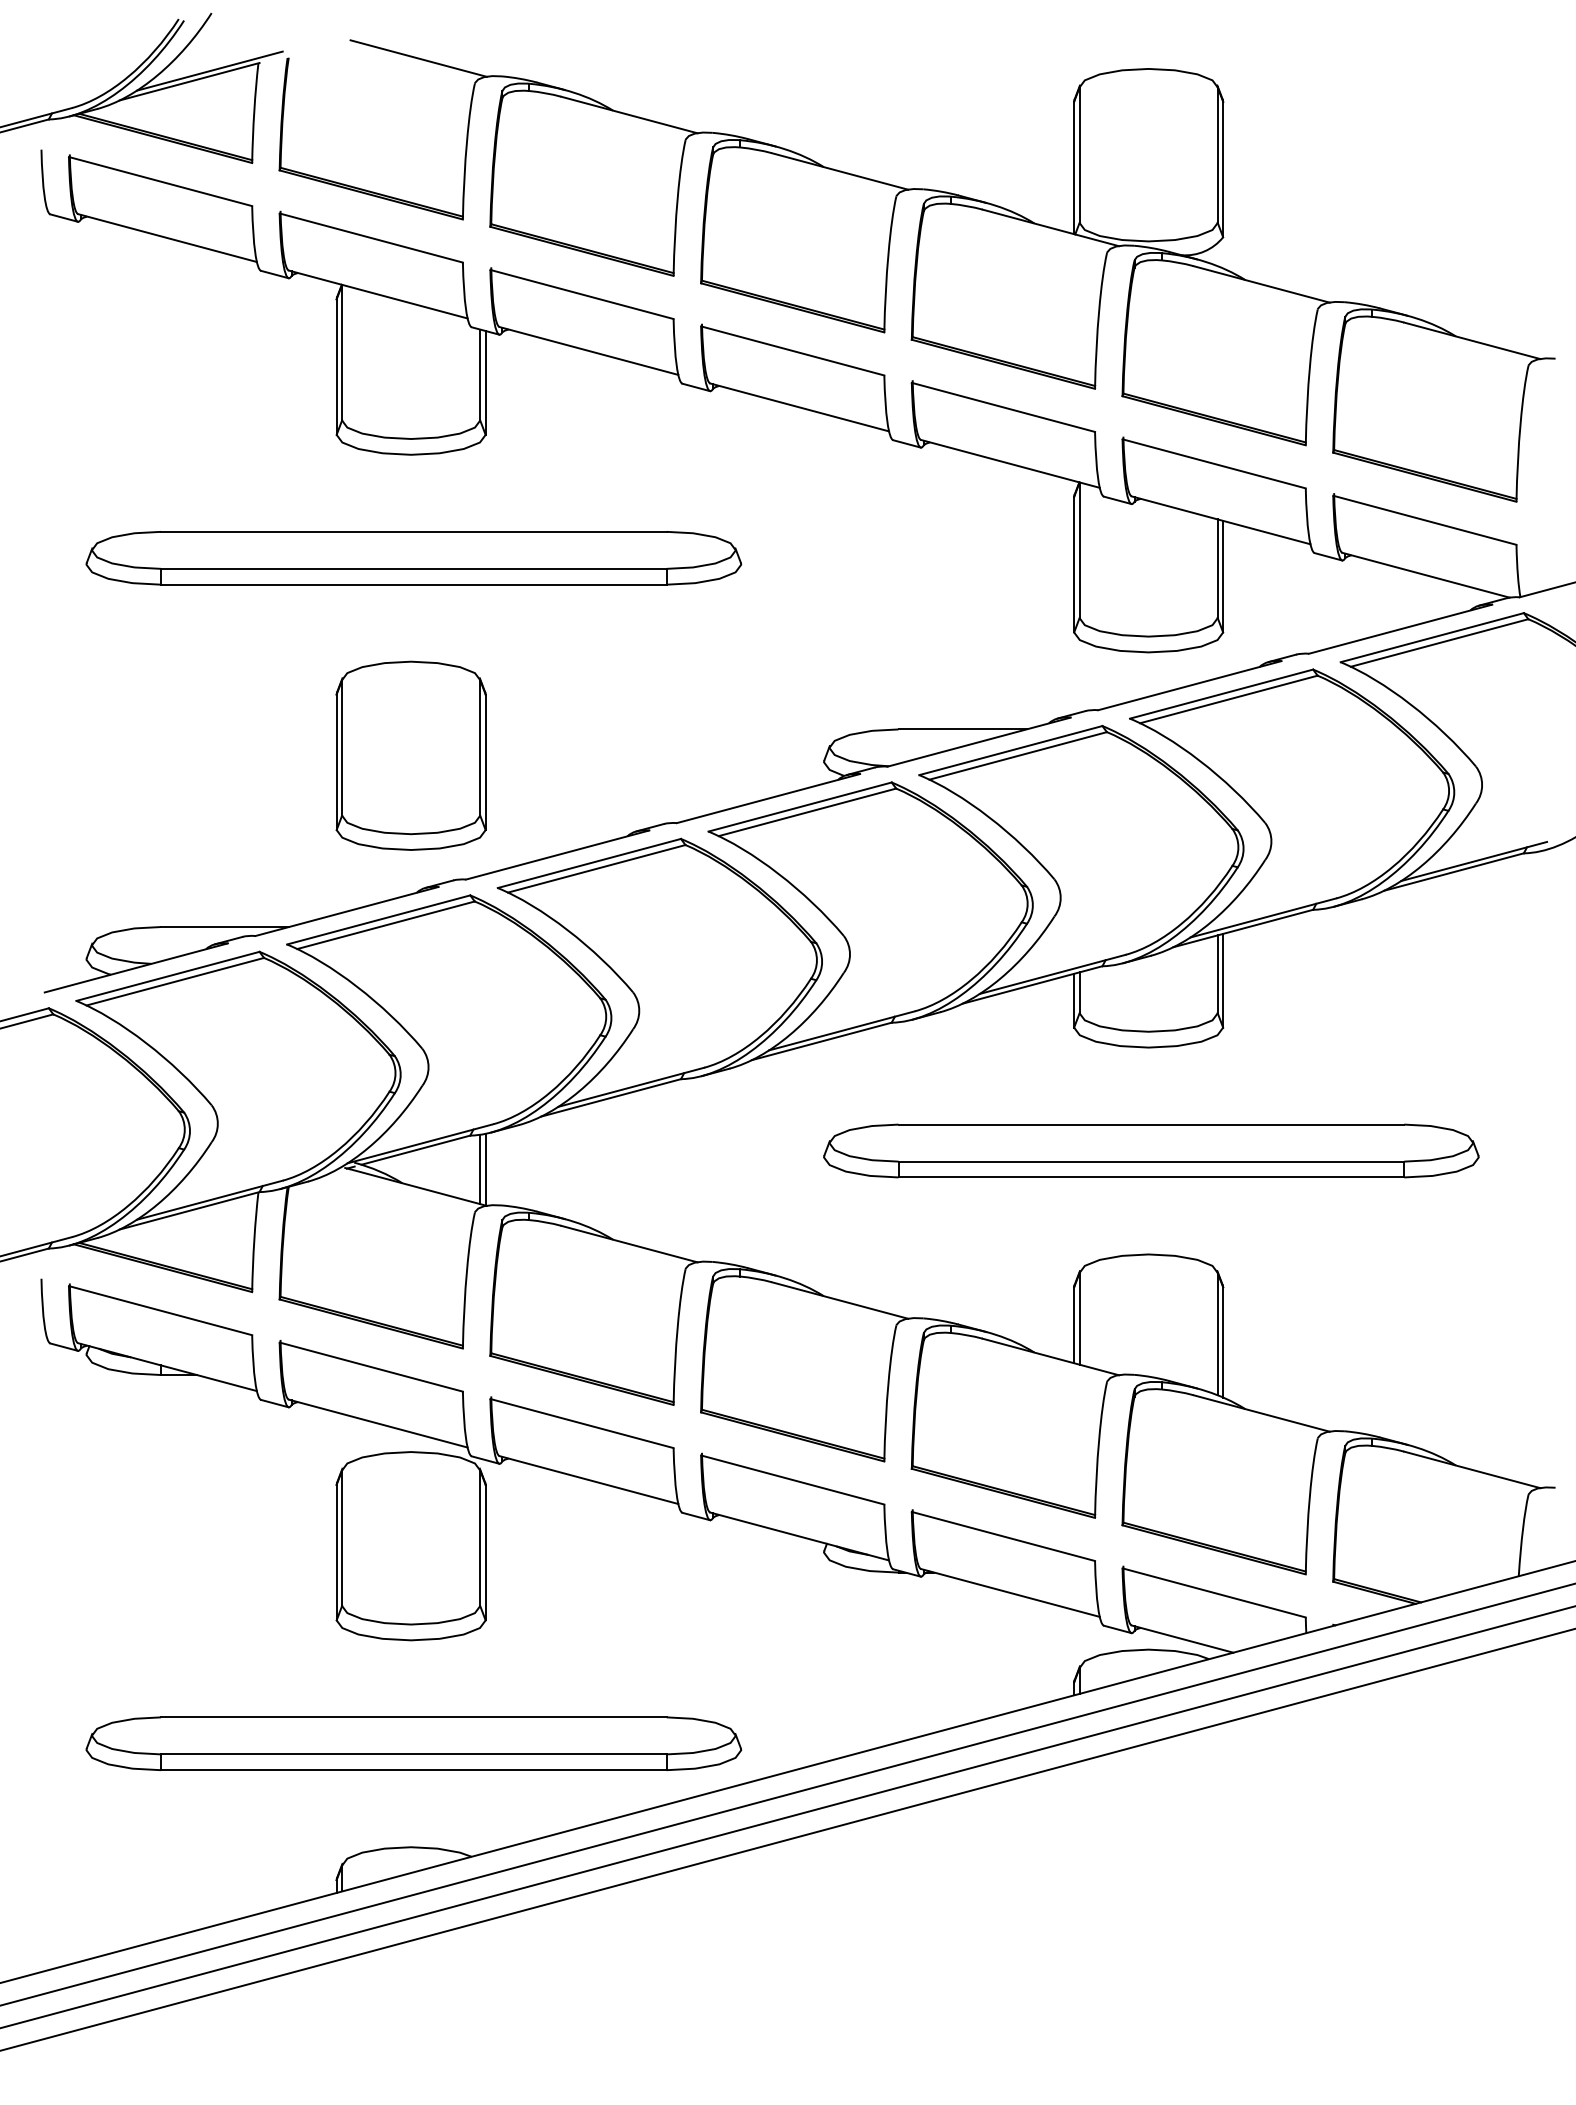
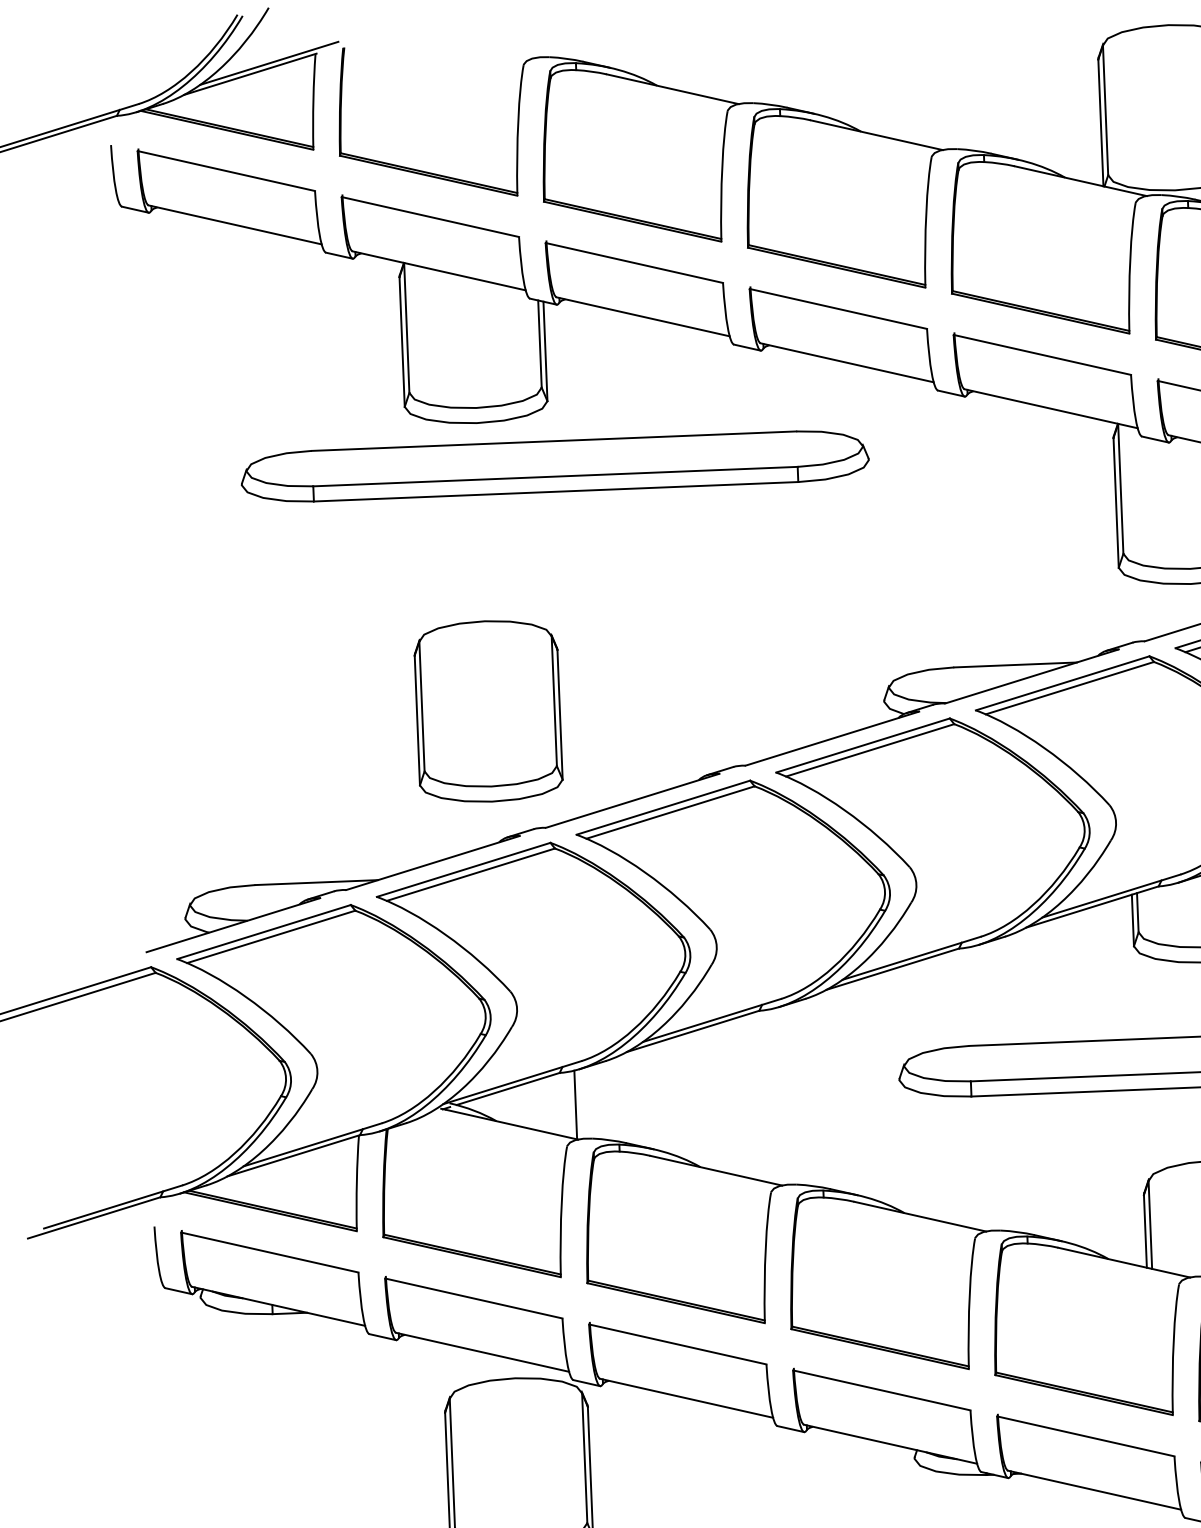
line: (418, 58) -> (468, 43), removed
part: (413, 558) -> (554, 466), moved
line: (480, 1169) -> (570, 1105), removed

